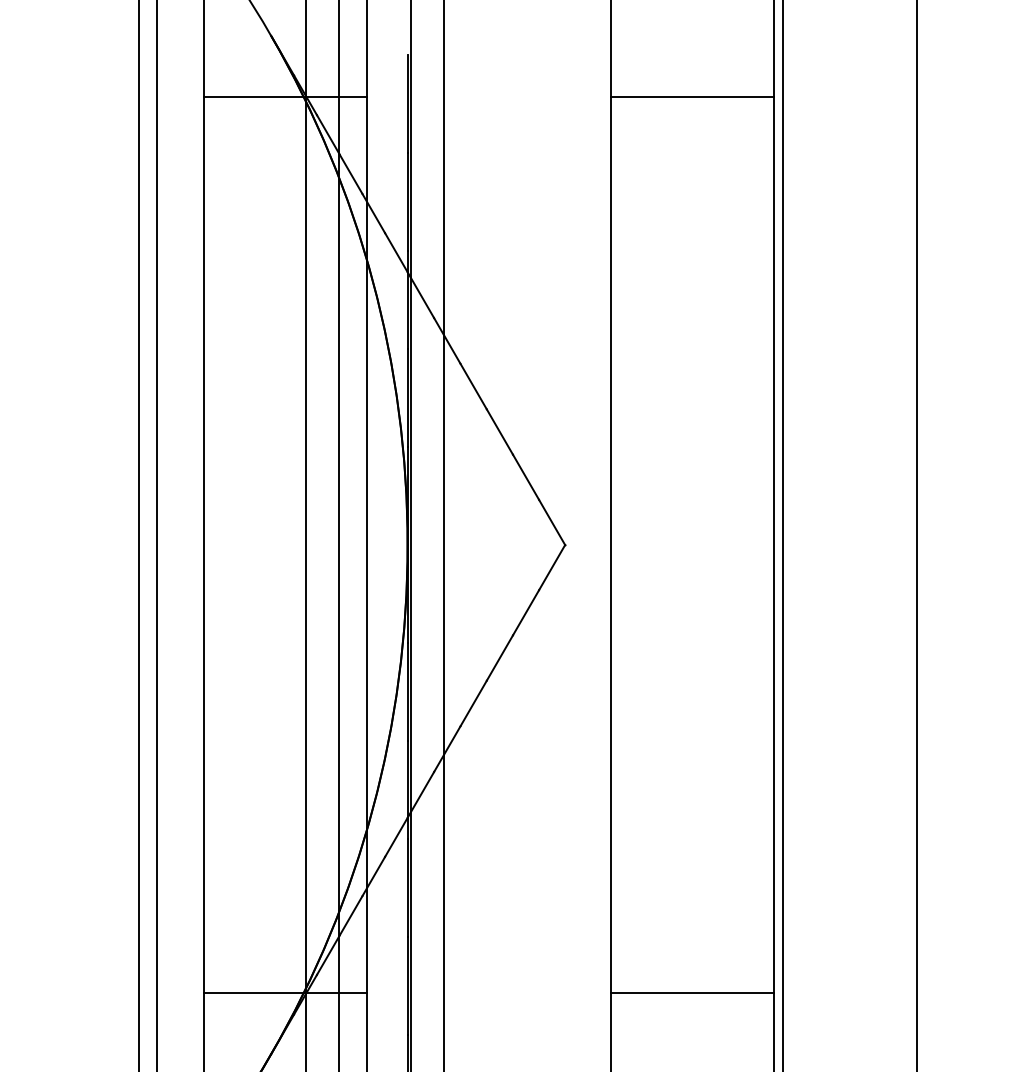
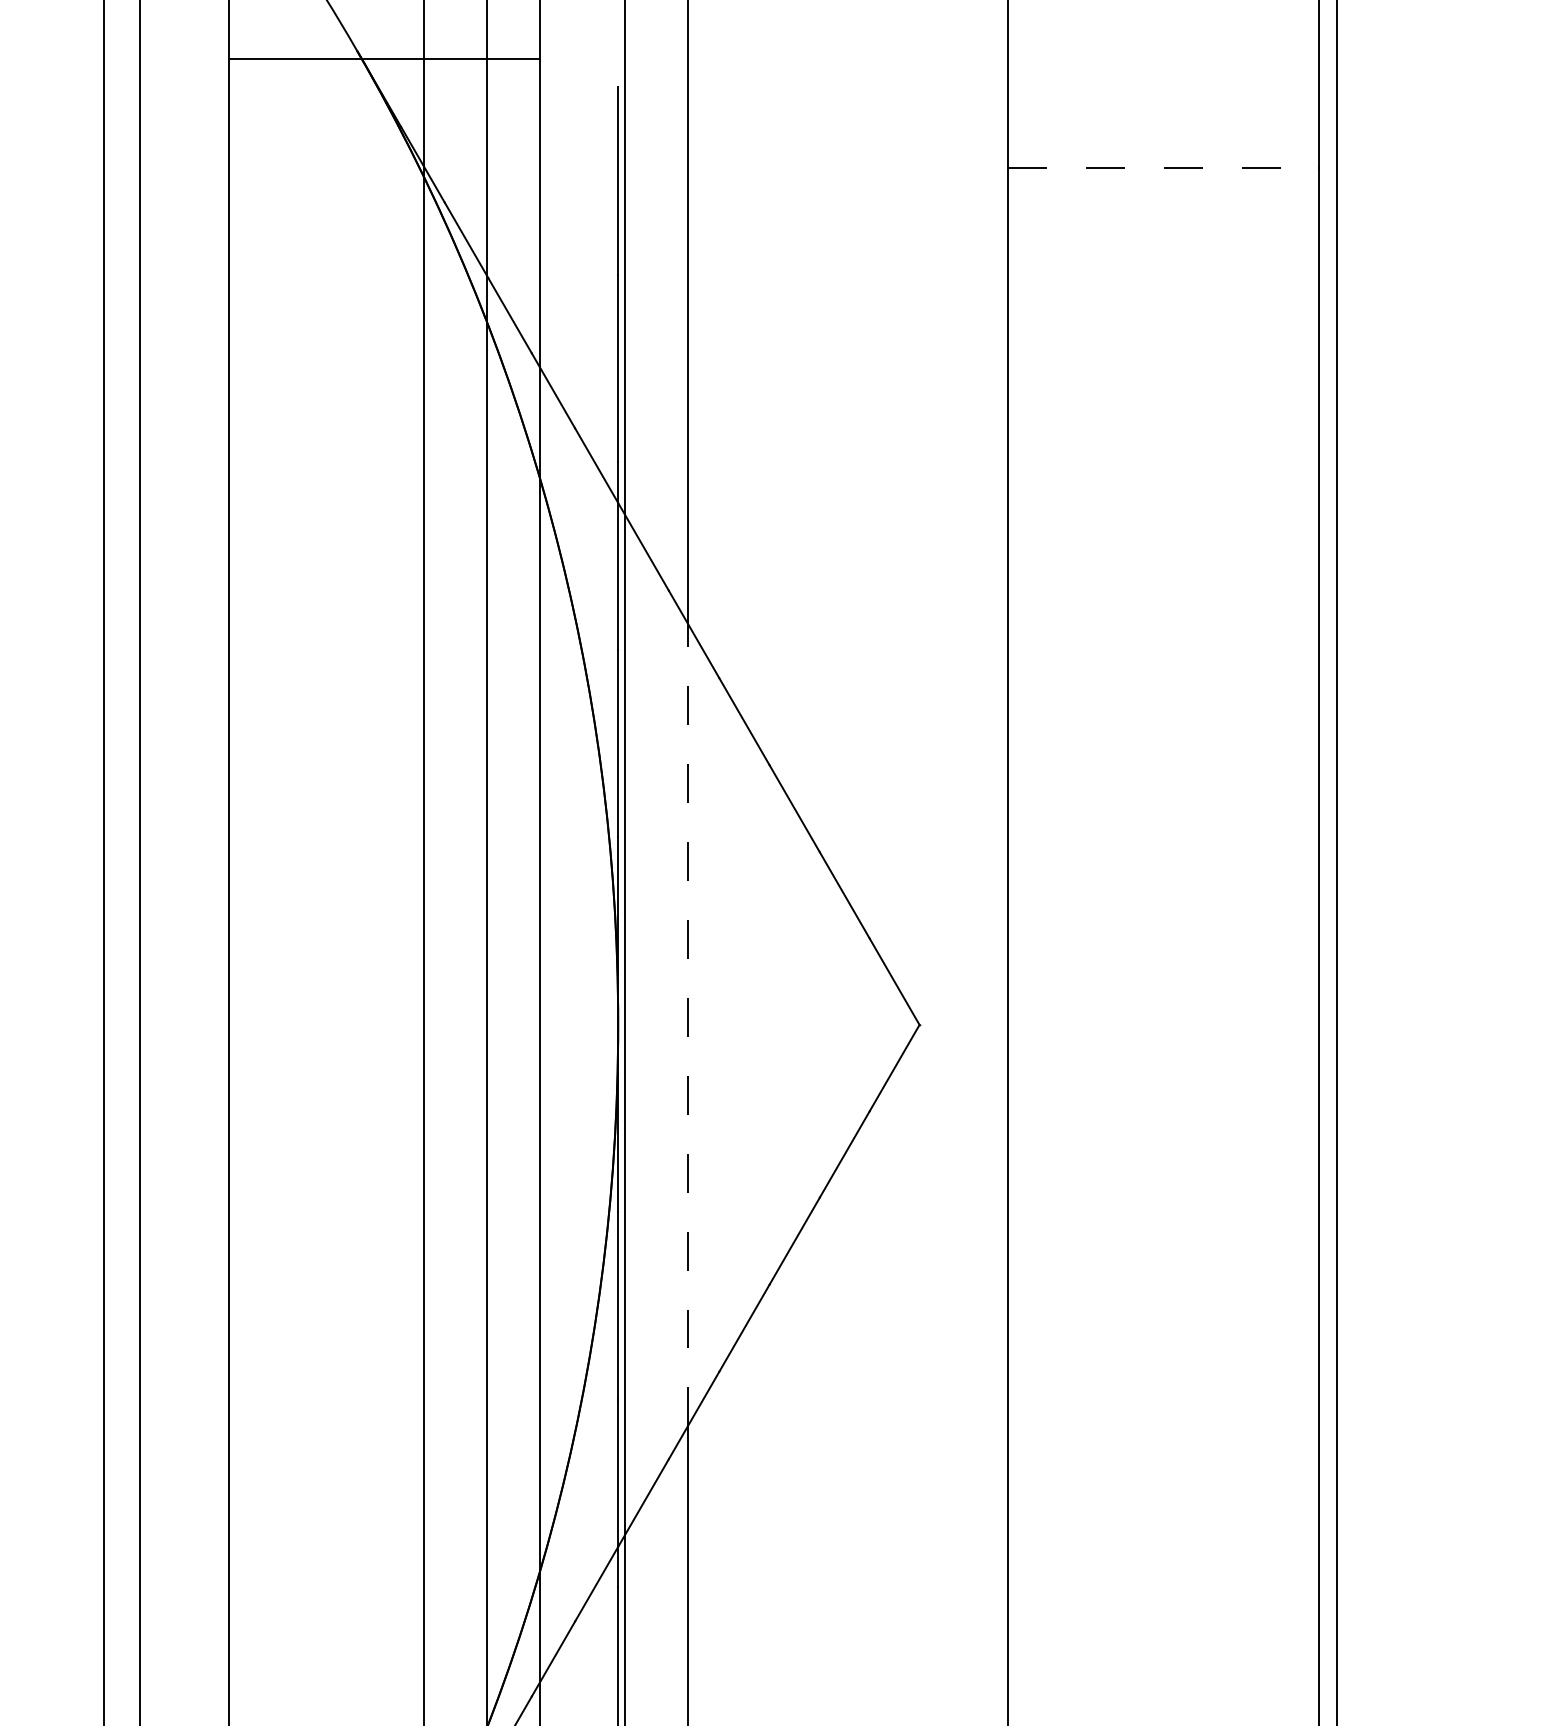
line: (284, 96) -> (382, 57), moved
line: (693, 96) -> (1165, 166), solid -> dashed
line: (443, 545) -> (686, 1025), solid -> dashed

